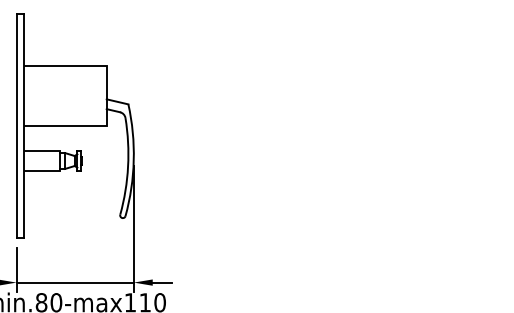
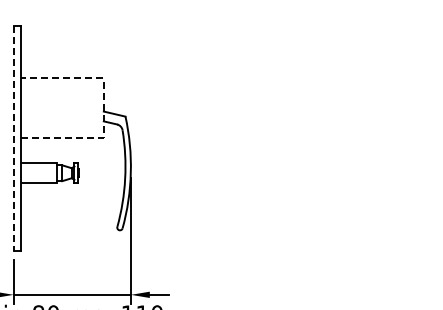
line: (106, 96) -> (103, 108), solid -> dashed
line: (16, 126) -> (13, 138), solid -> dashed

